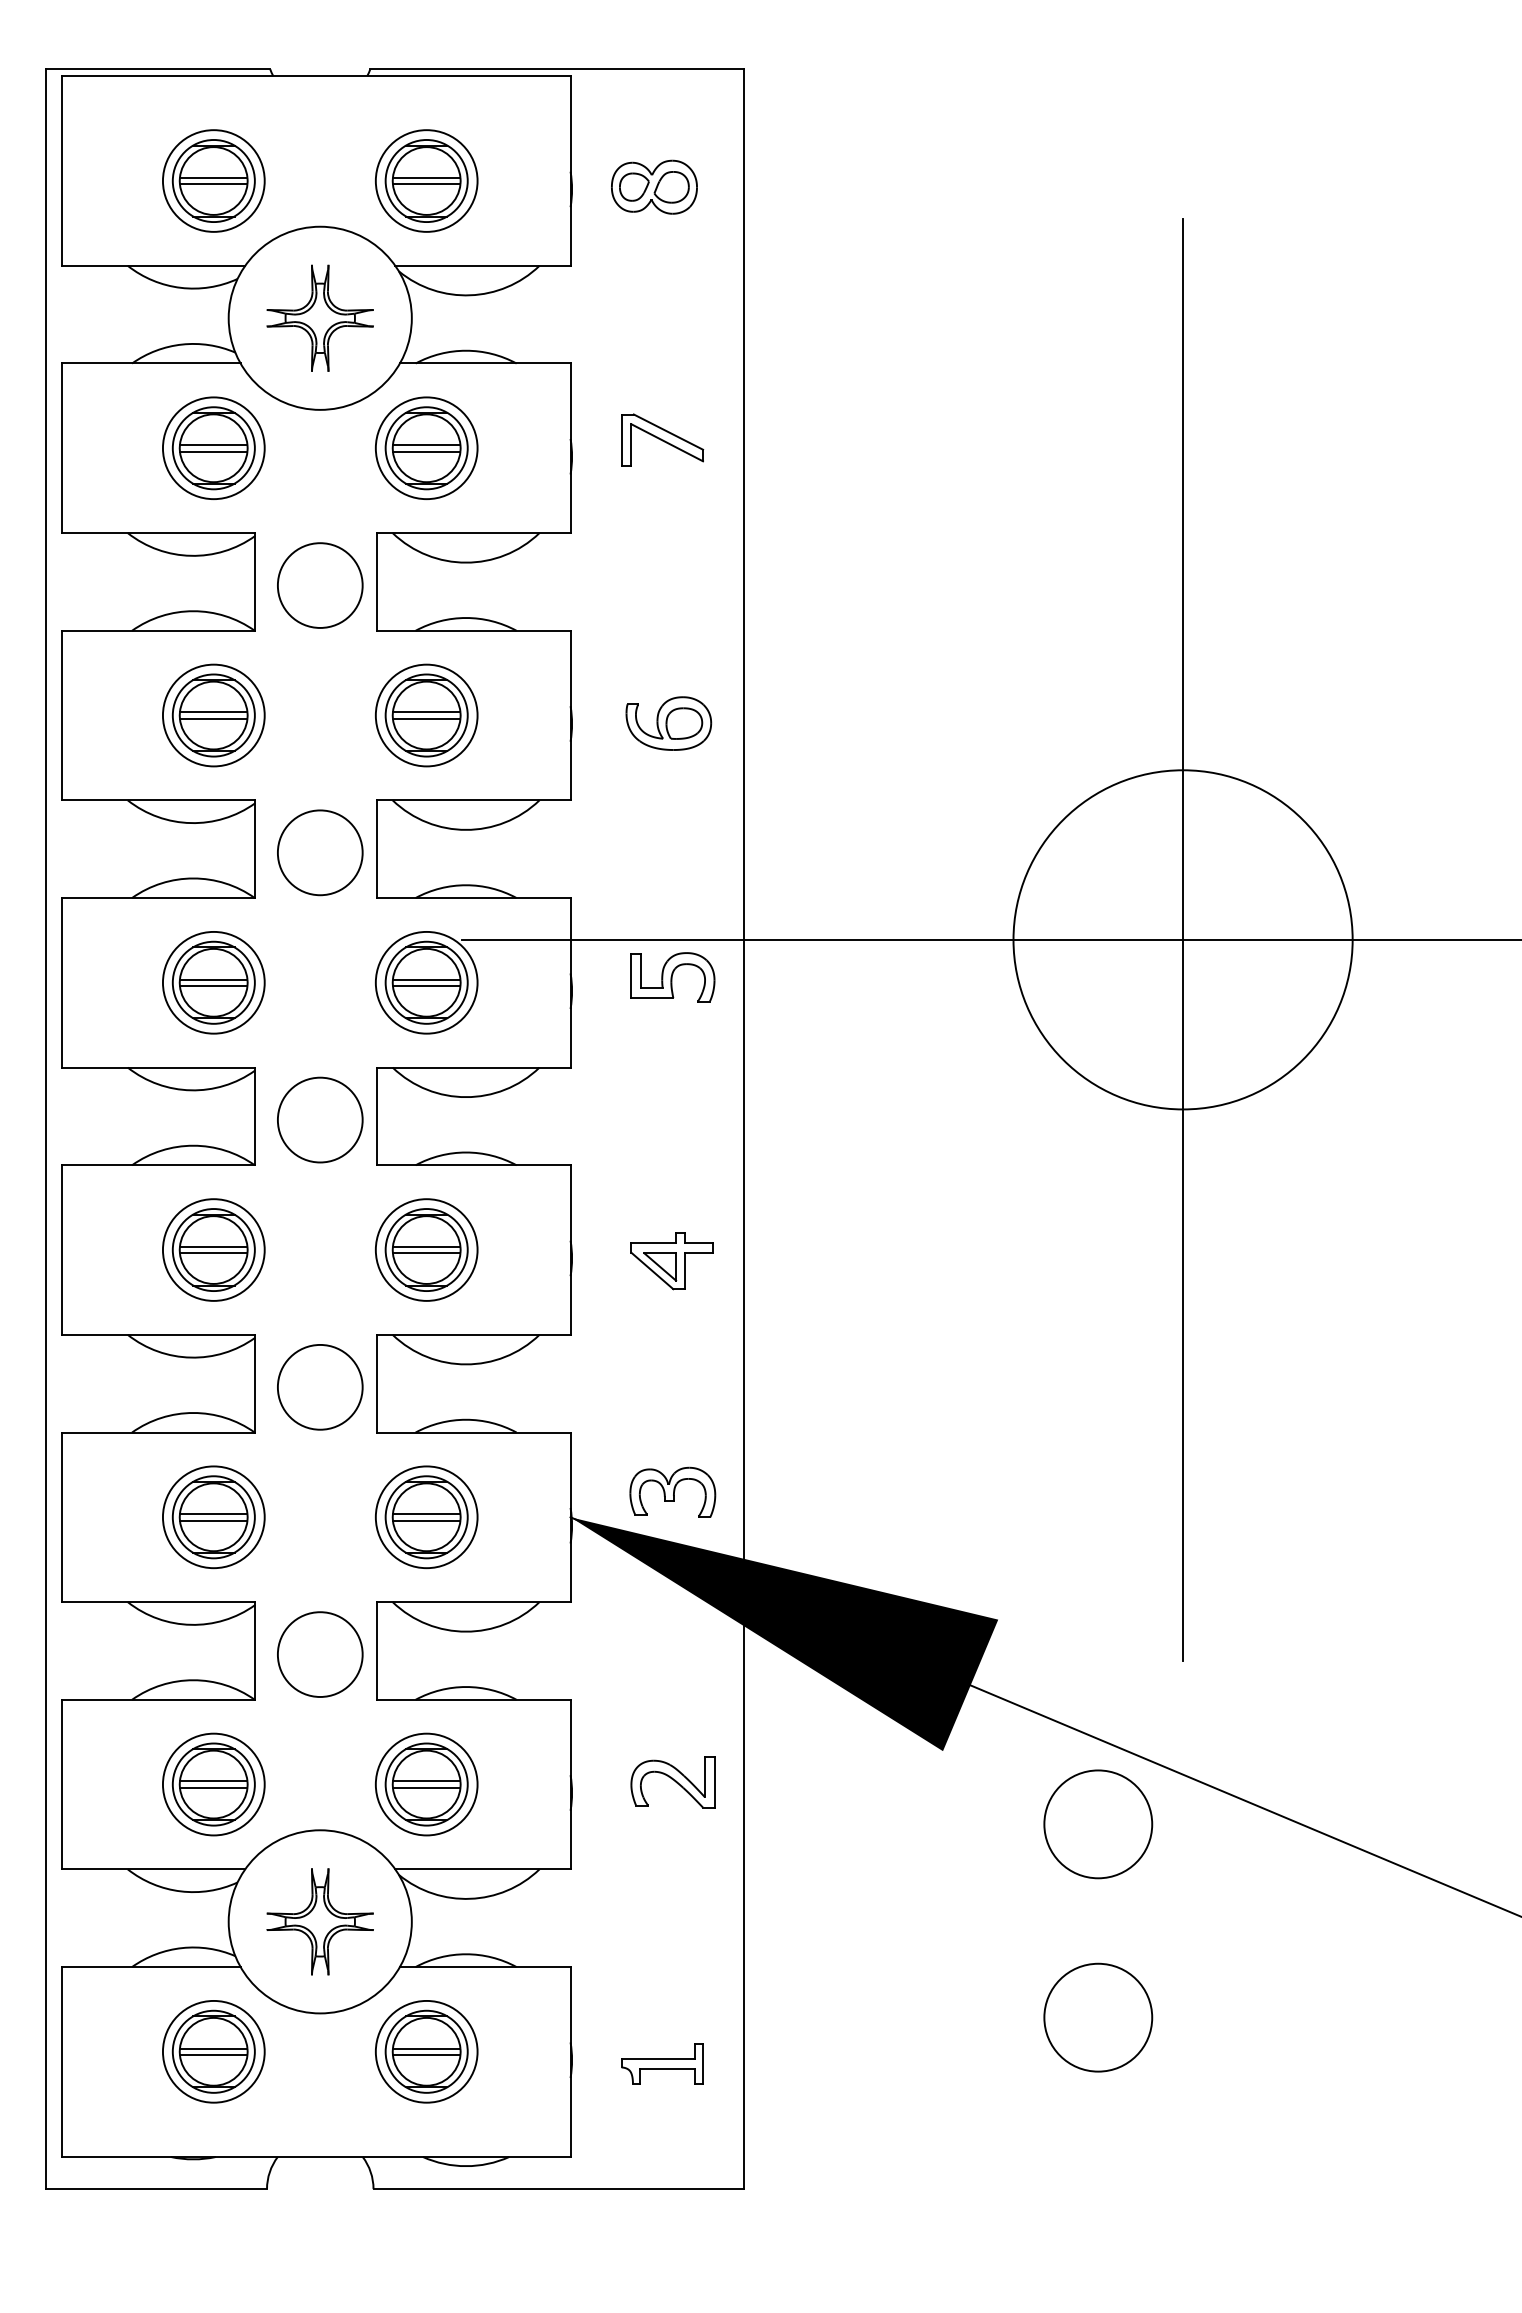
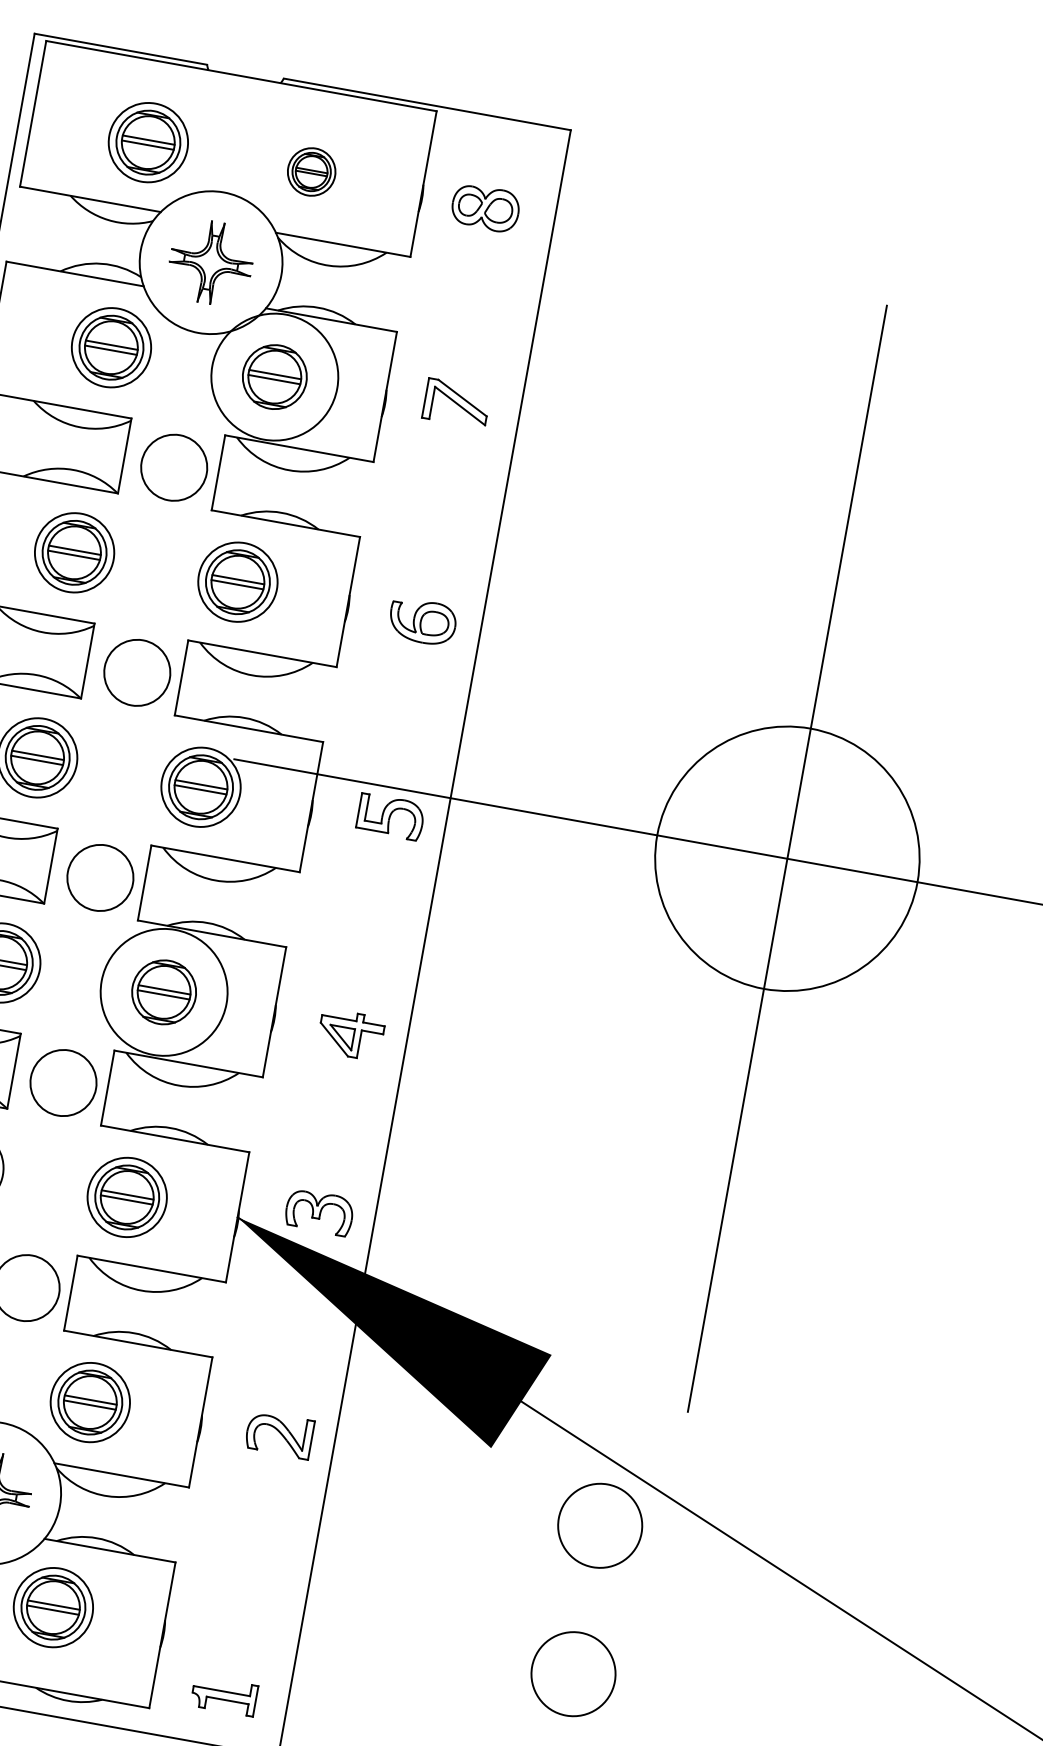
part: (426, 180) -> (311, 171), size x0.6
circle: (426, 448) -> (274, 377), size x1.6
circle: (426, 1249) -> (164, 991), size x1.6
part: (662, 2063) -> (224, 1695), moved

